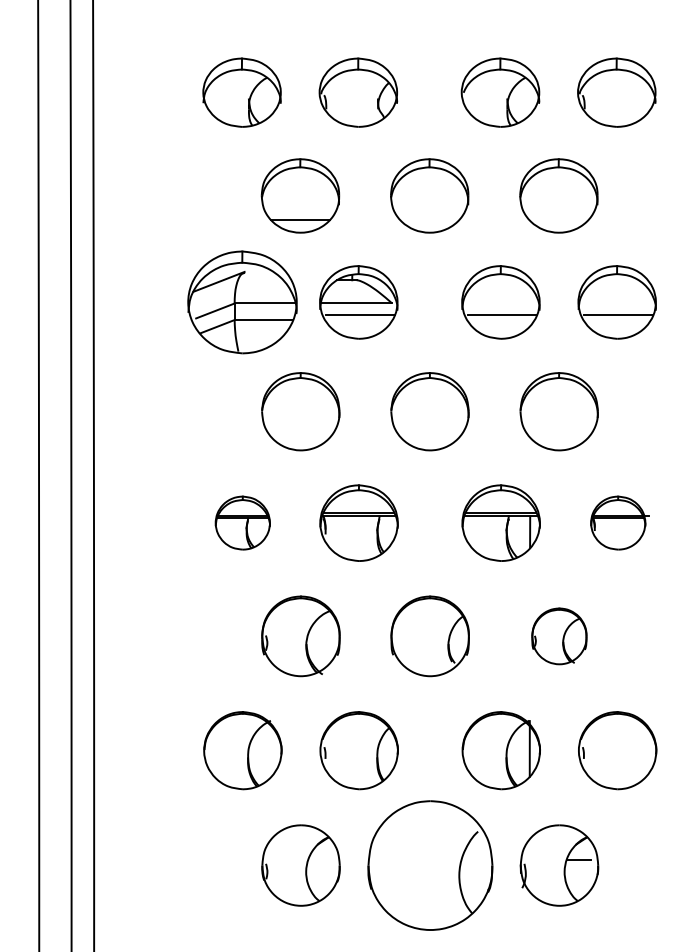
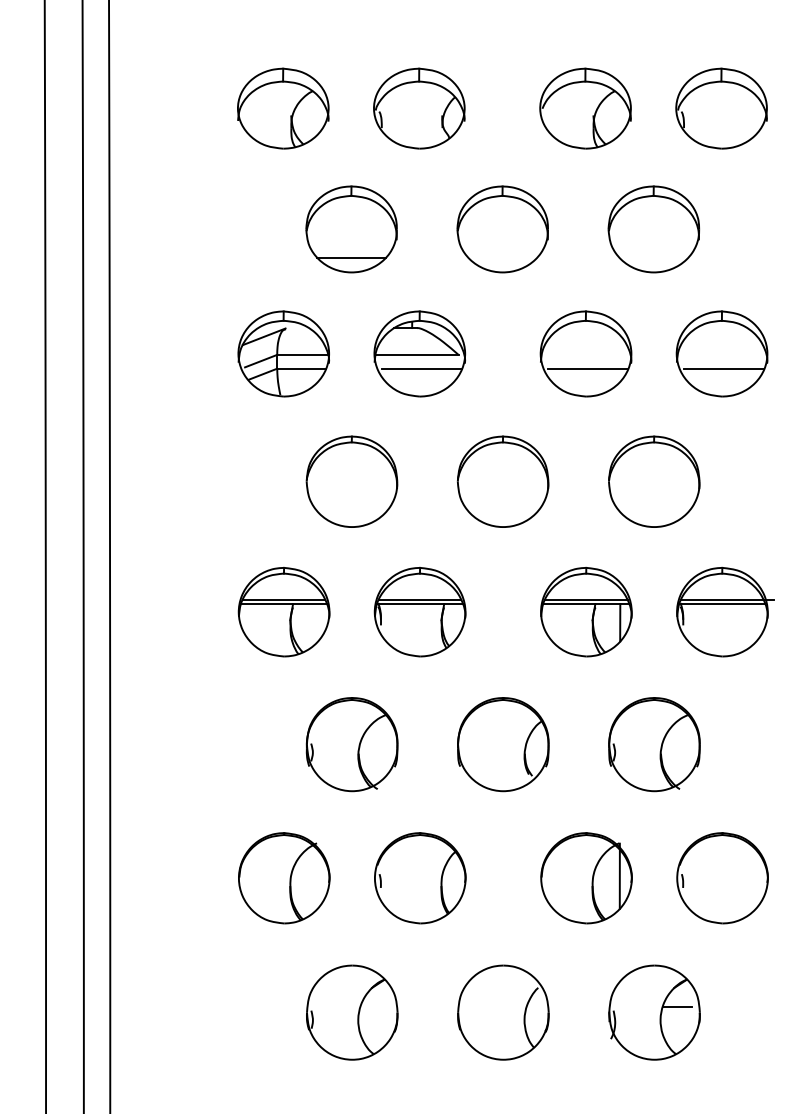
part: (242, 302) -> (283, 354), size x0.71
part: (242, 522) -> (283, 611), size x1.43
part: (619, 522) -> (724, 611), size x1.43
part: (559, 636) -> (654, 744), size x1.43
part: (429, 865) -> (502, 1012), size x0.62

